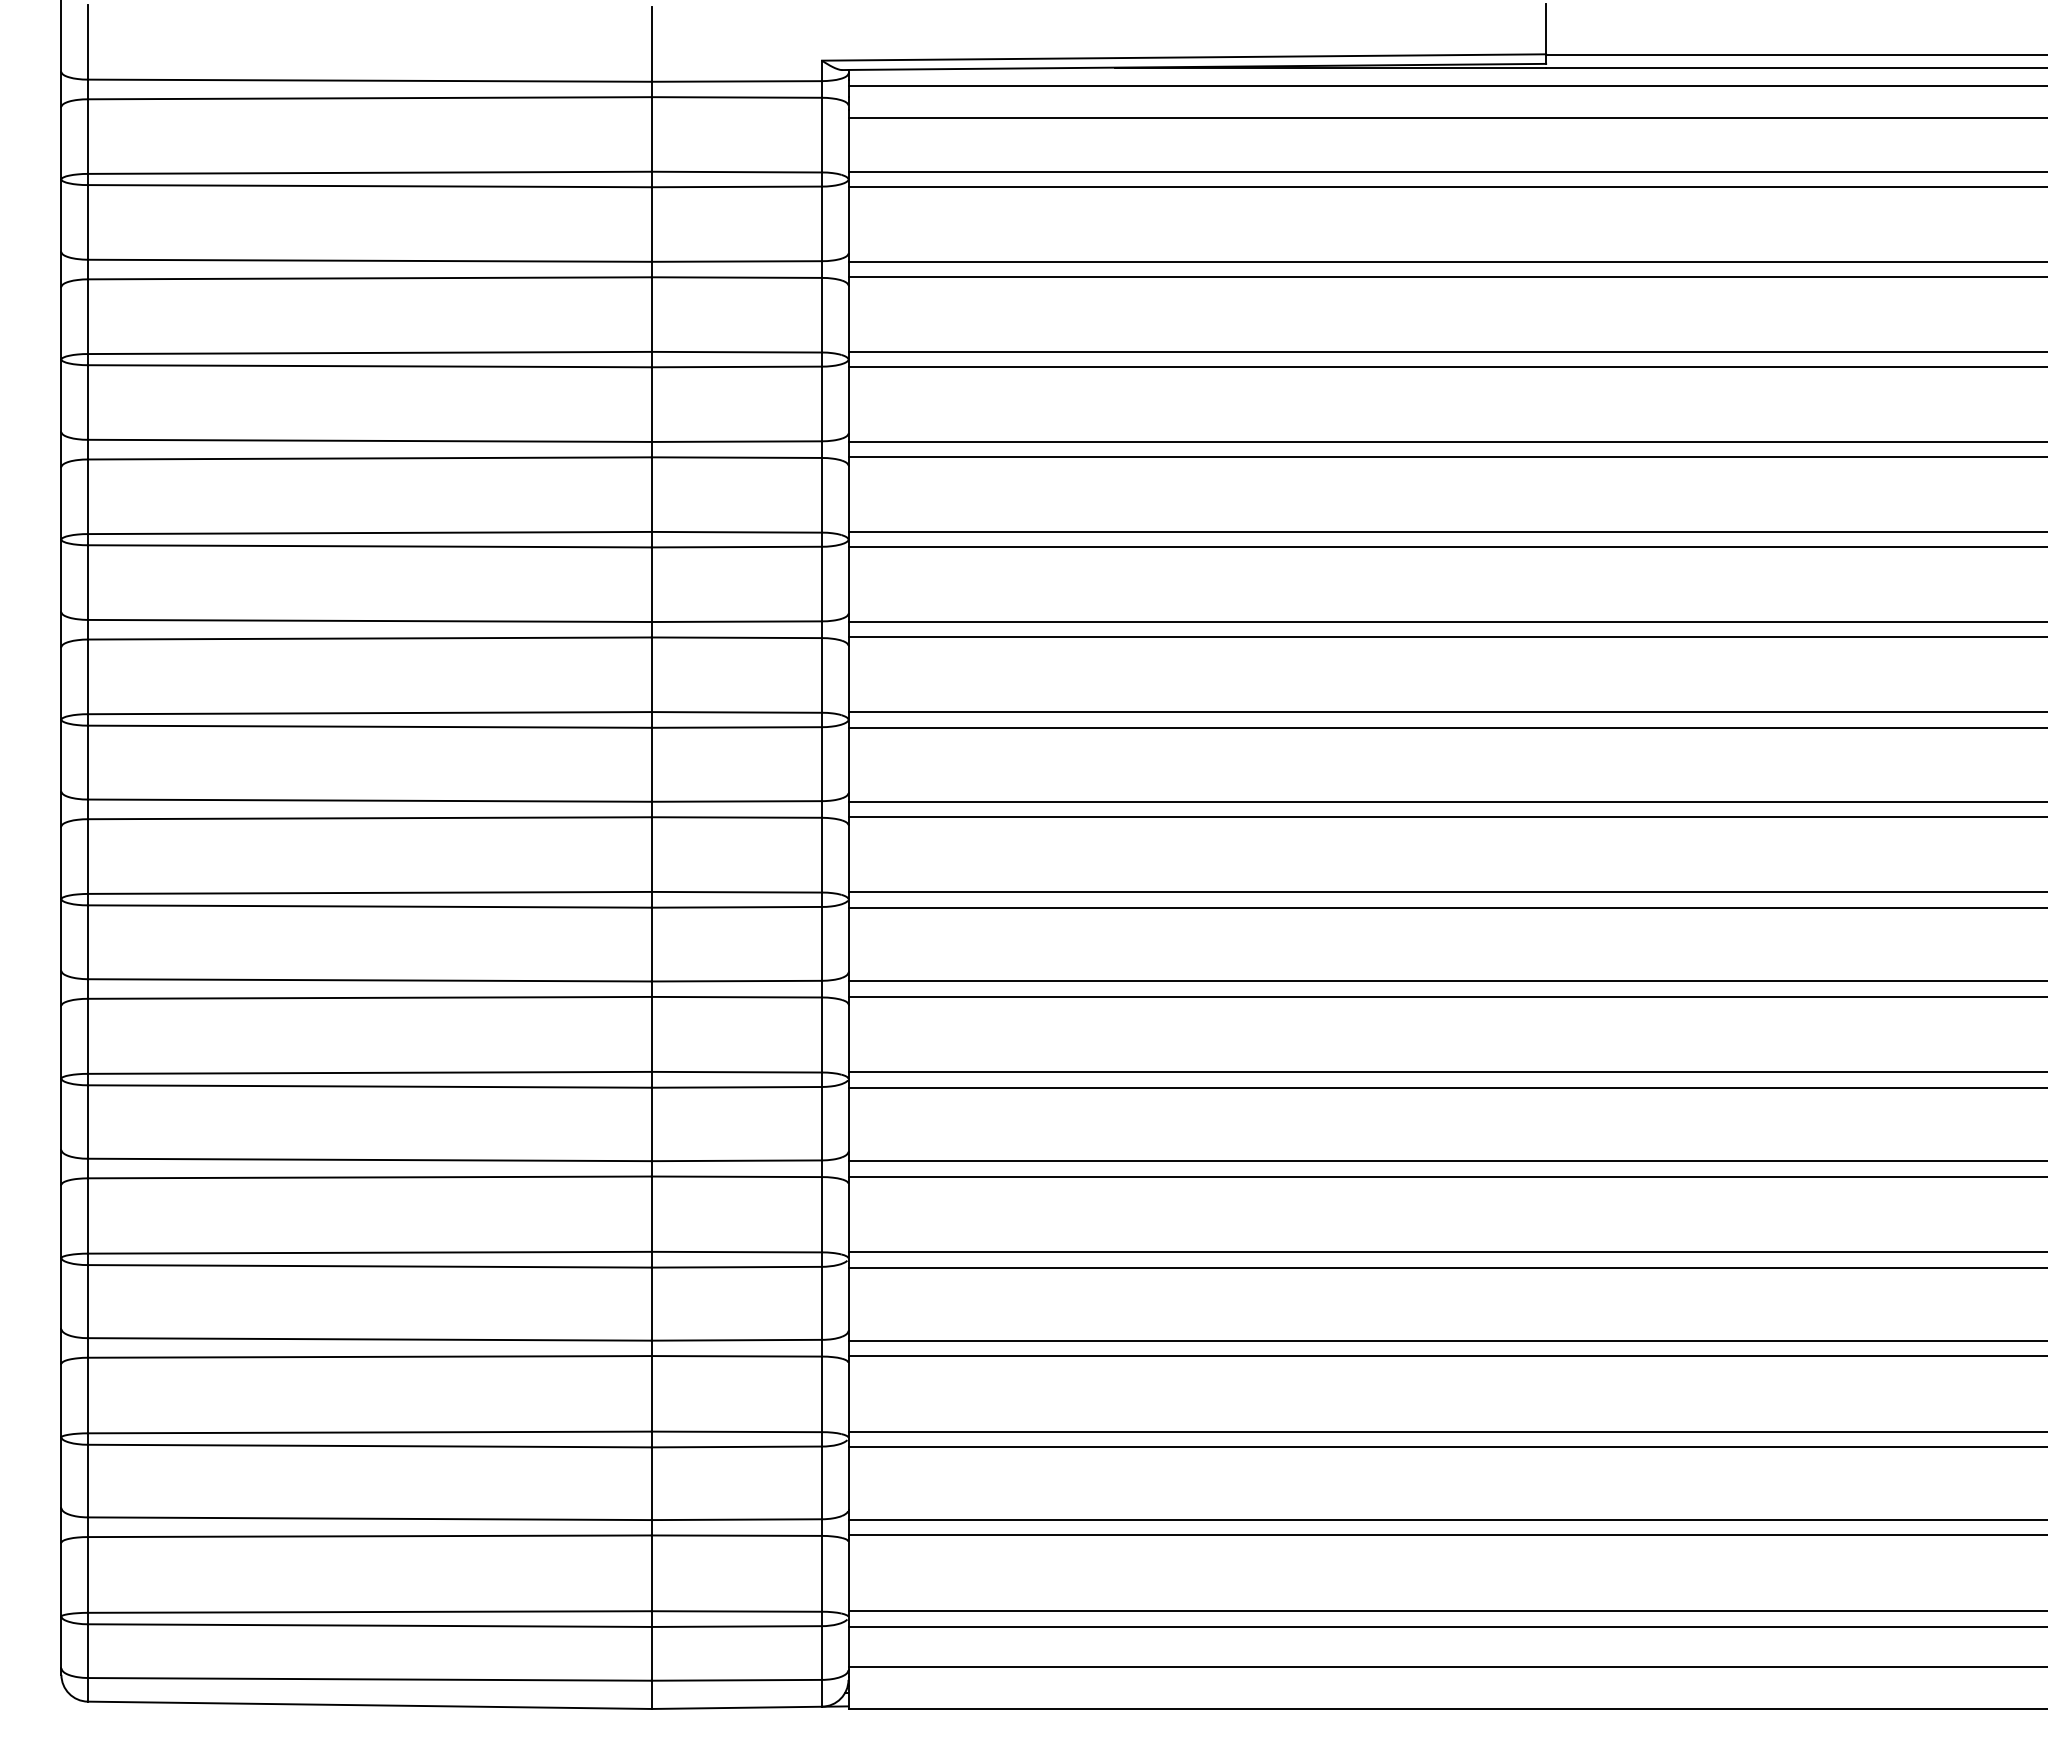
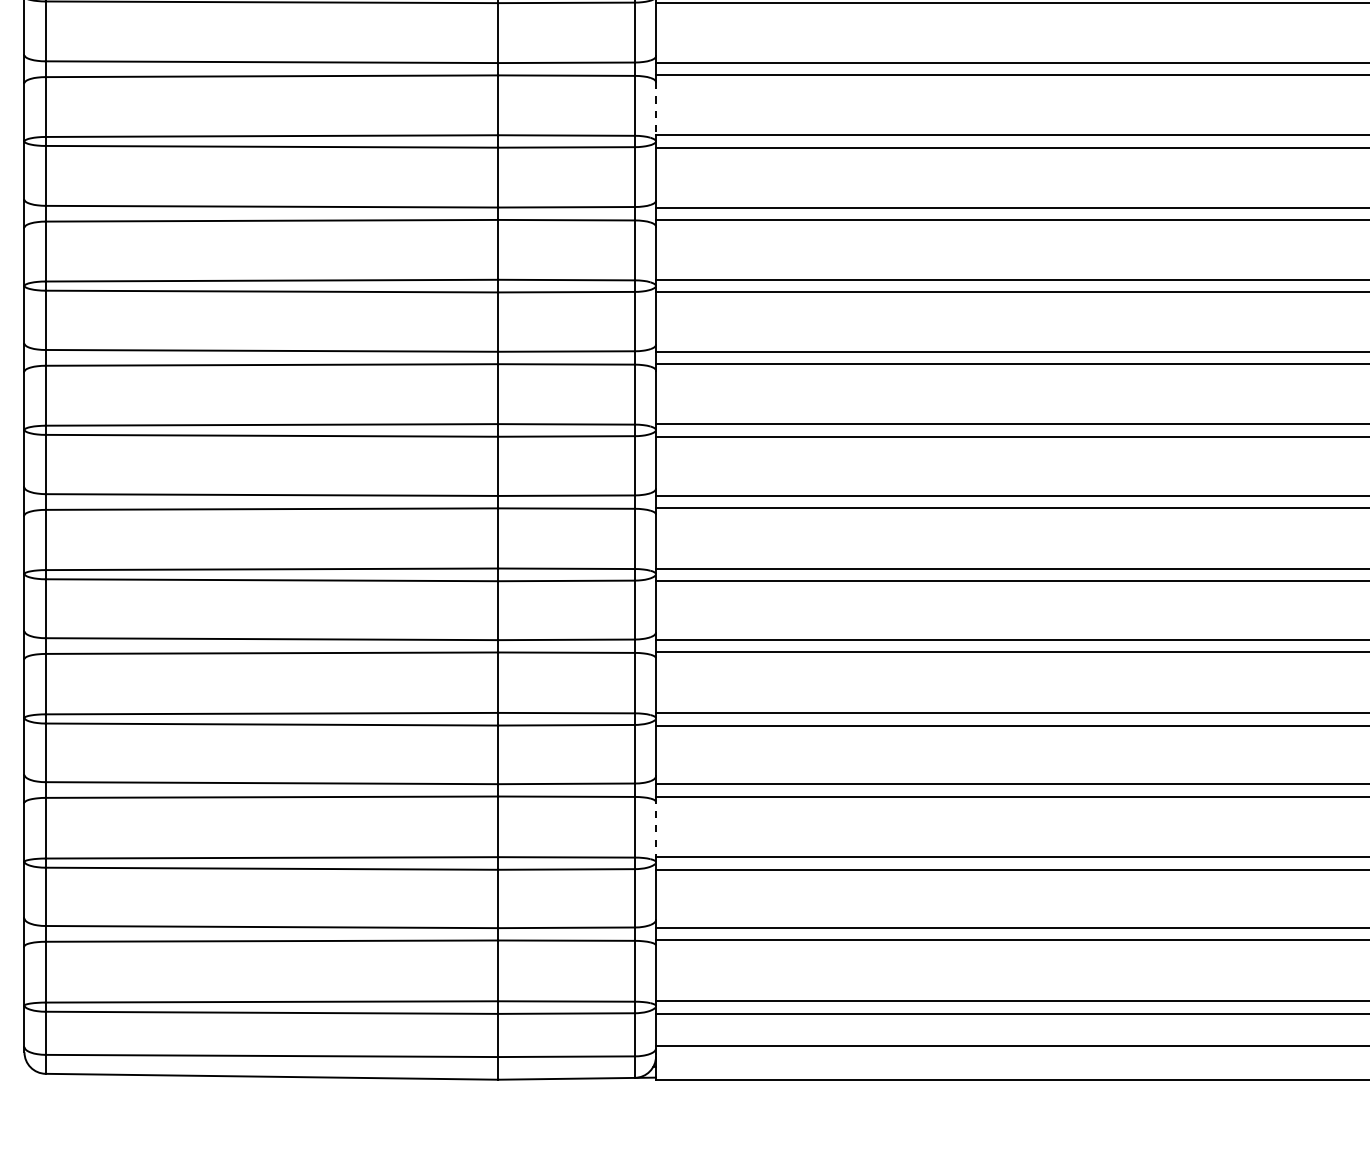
line: (848, 499) -> (656, 109), solid -> dashed
line: (848, 1393) -> (656, 826), solid -> dashed

